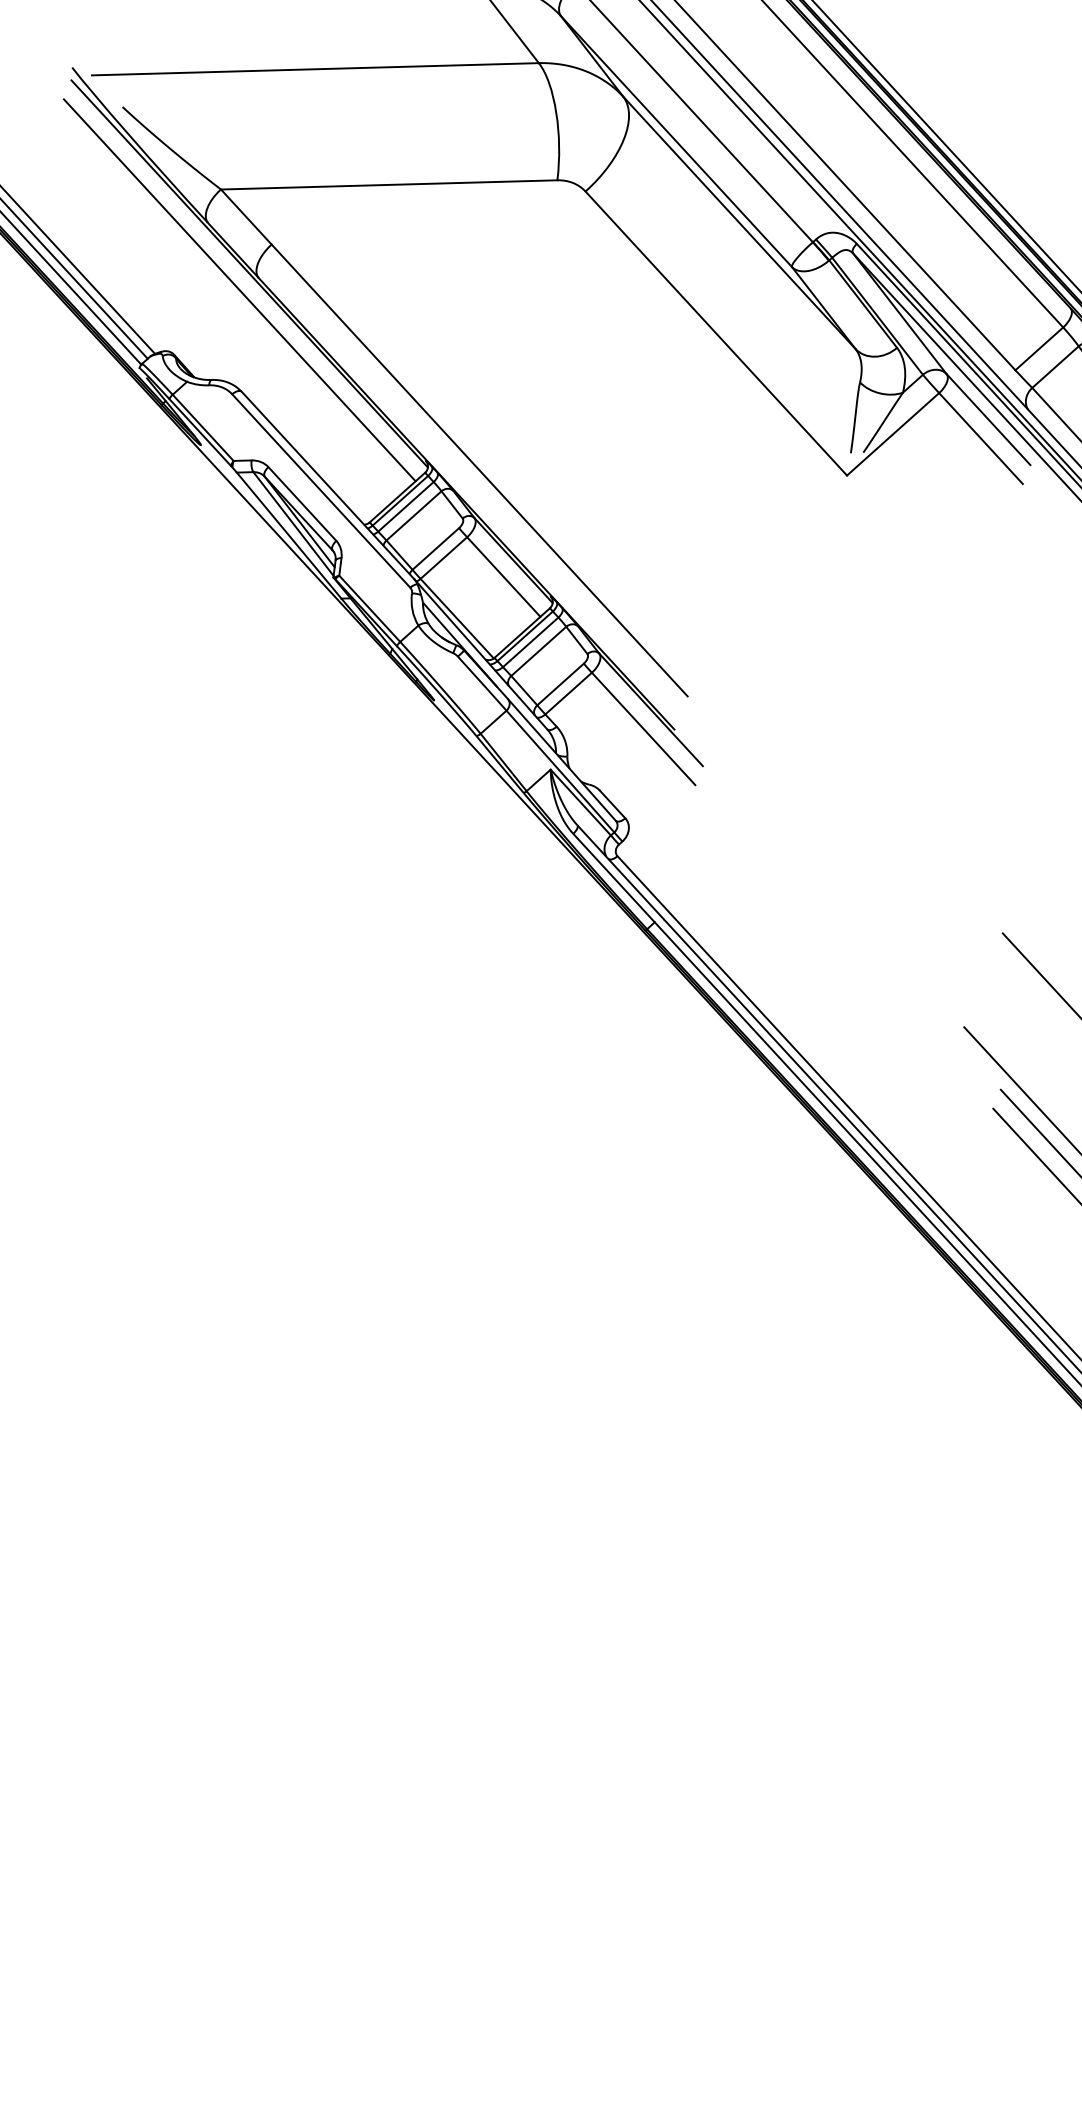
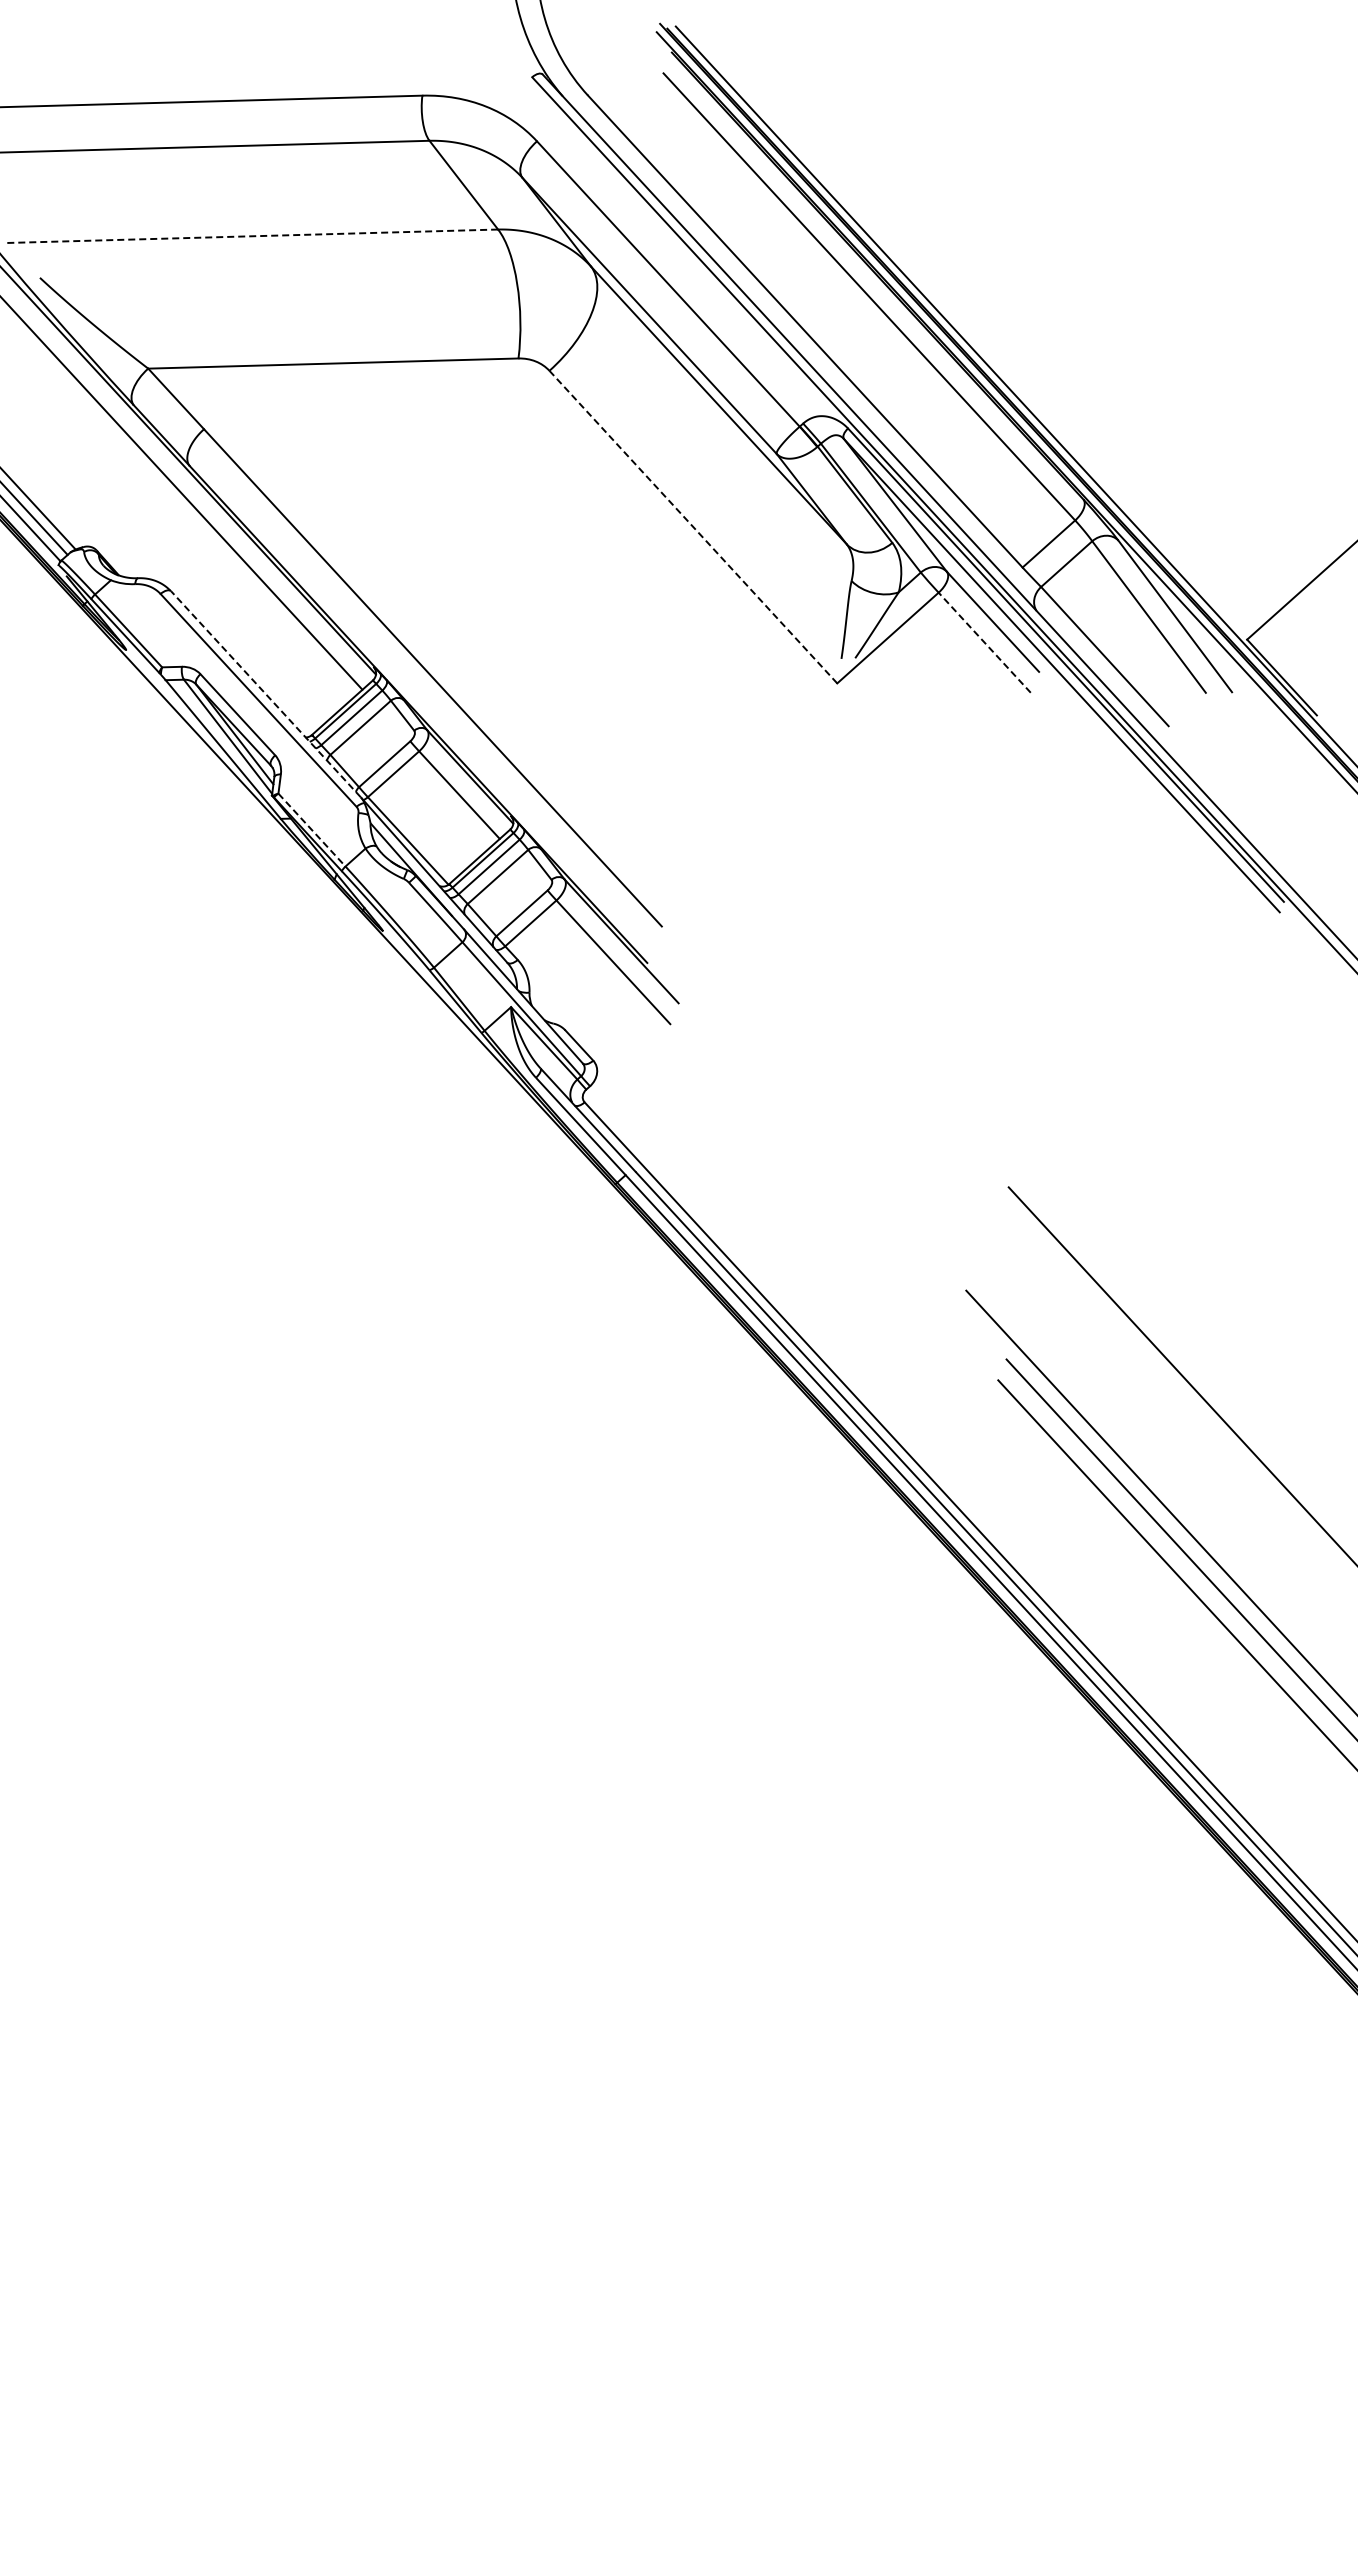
line: (314, 69) -> (251, 236), solid -> dashed
line: (716, 332) -> (693, 526), solid -> dashed
line: (980, 438) -> (984, 642), solid -> dashed
line: (327, 485) -> (265, 694), solid -> dashed
line: (370, 609) -> (312, 830), solid -> dashed

